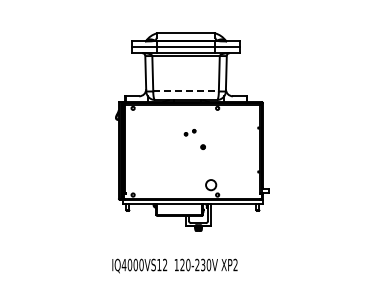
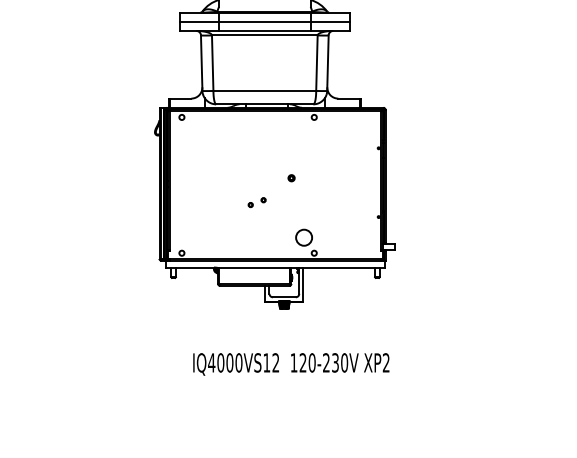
line: (186, 91) -> (265, 91), dashed -> solid
part: (189, 132) -> (256, 202), moved
text: (174, 265) -> (290, 363), moved

